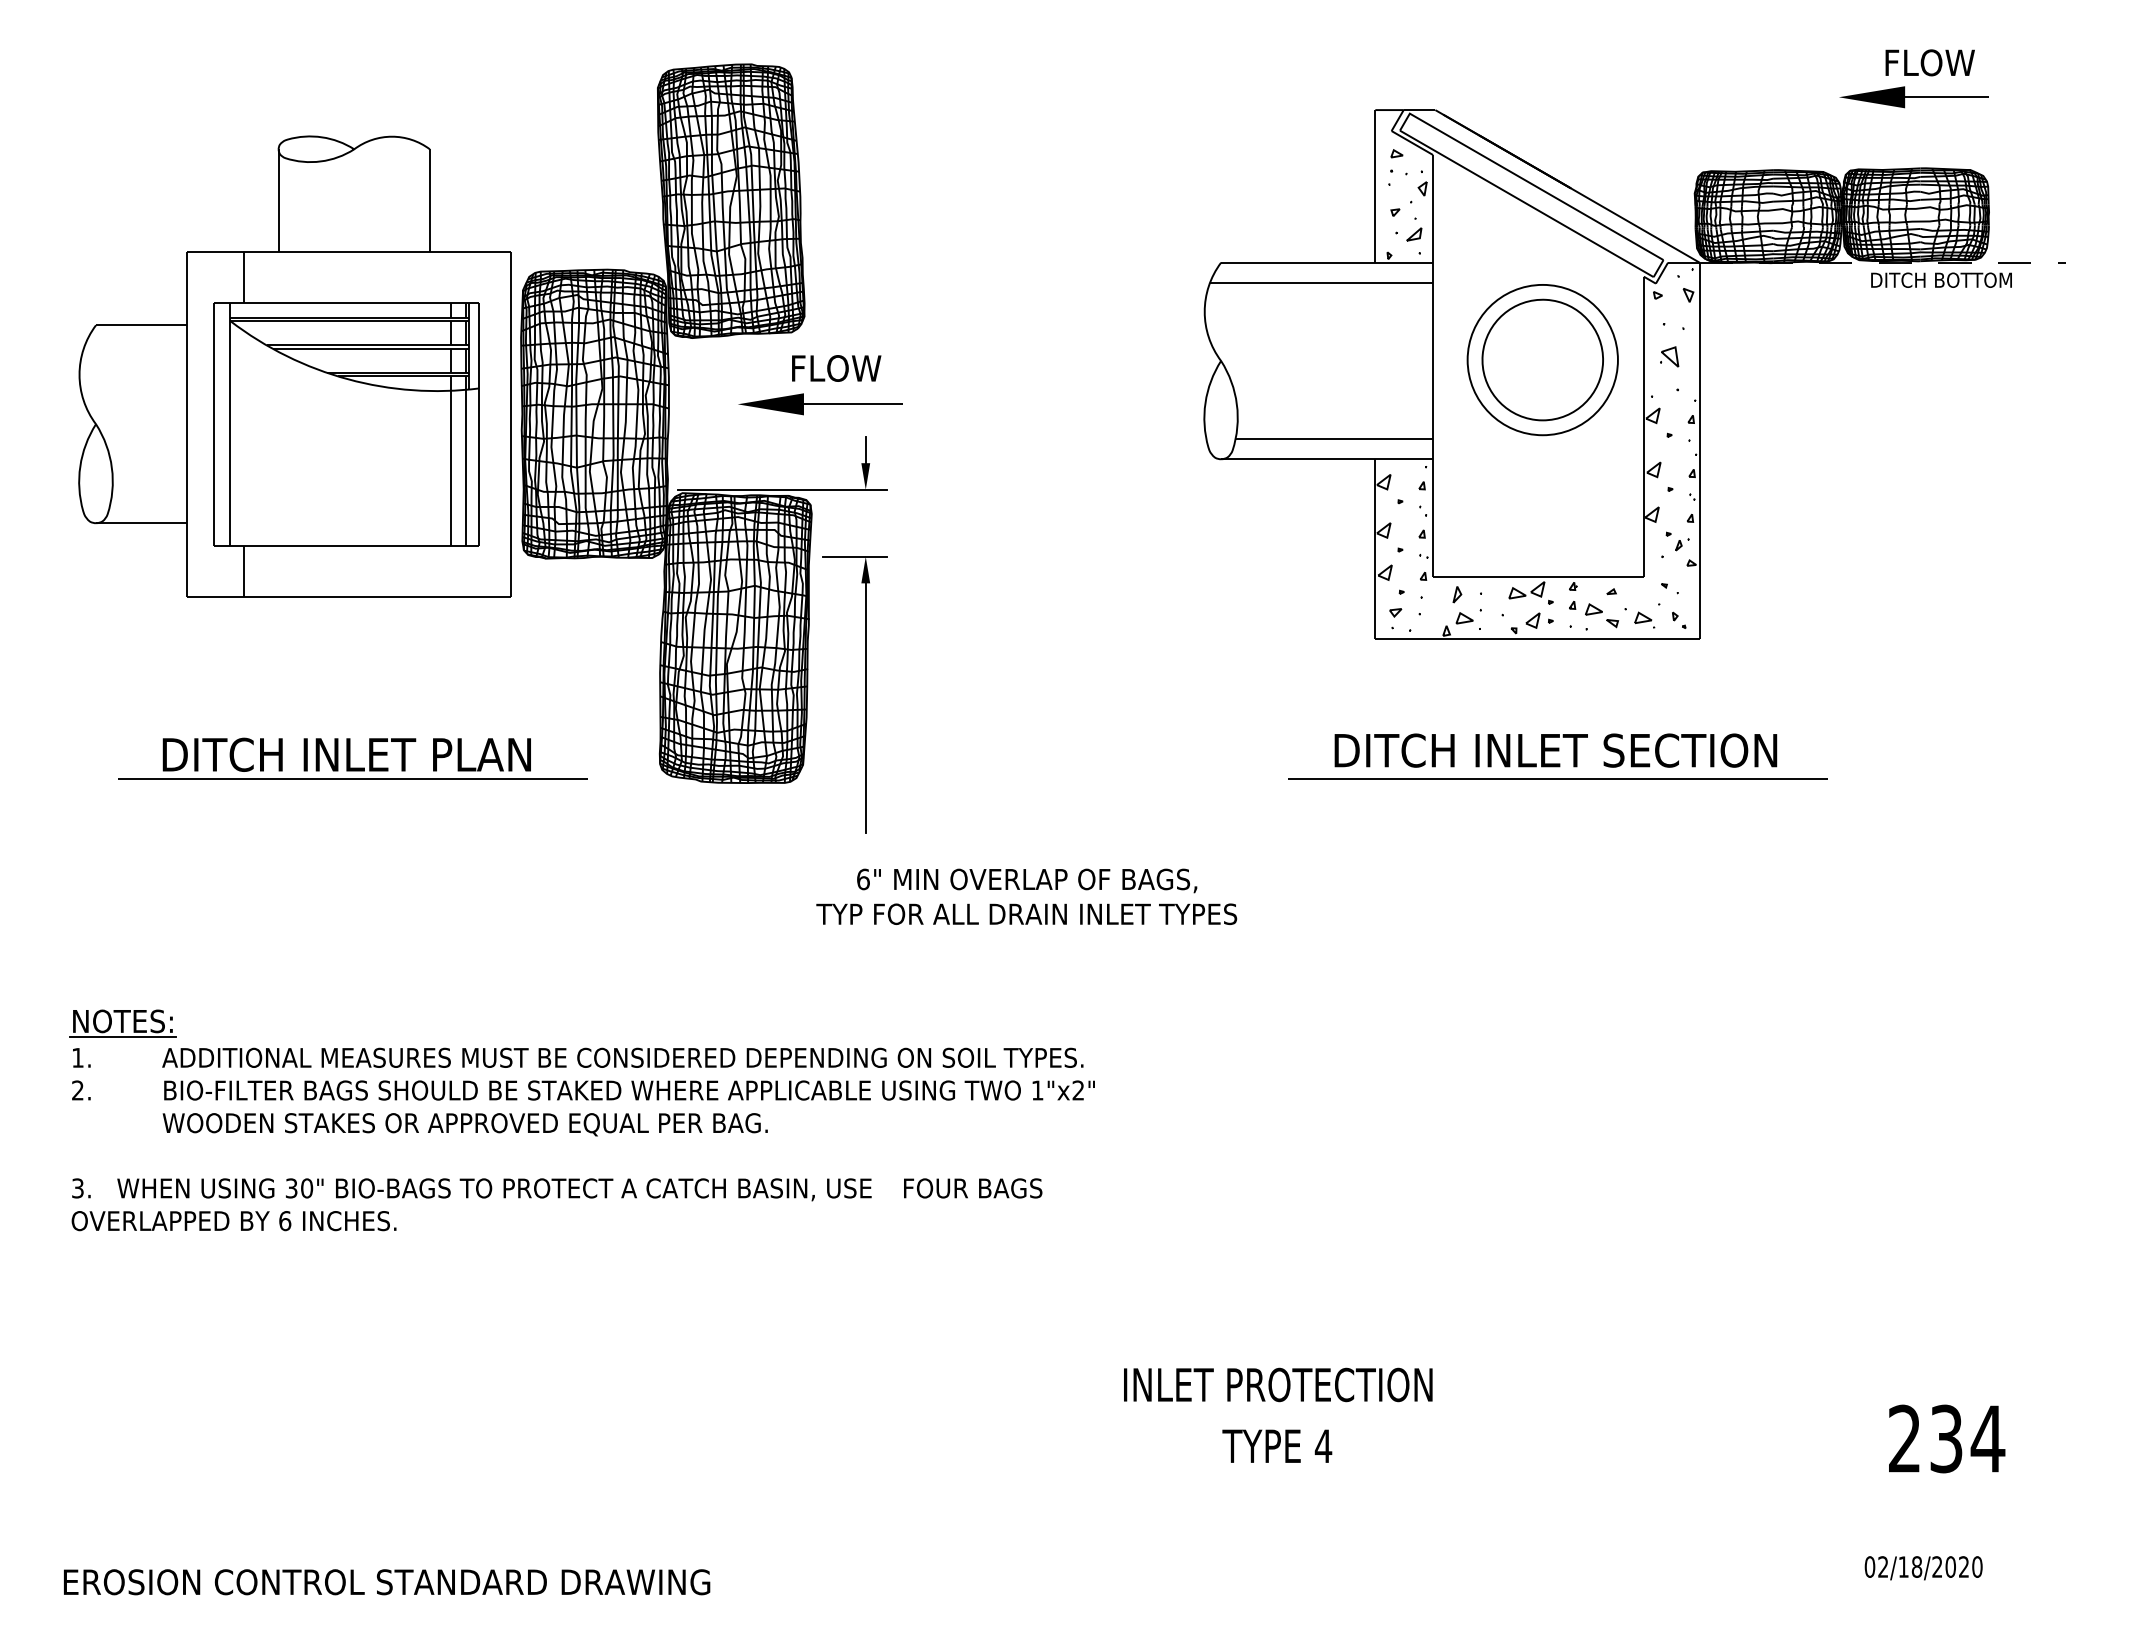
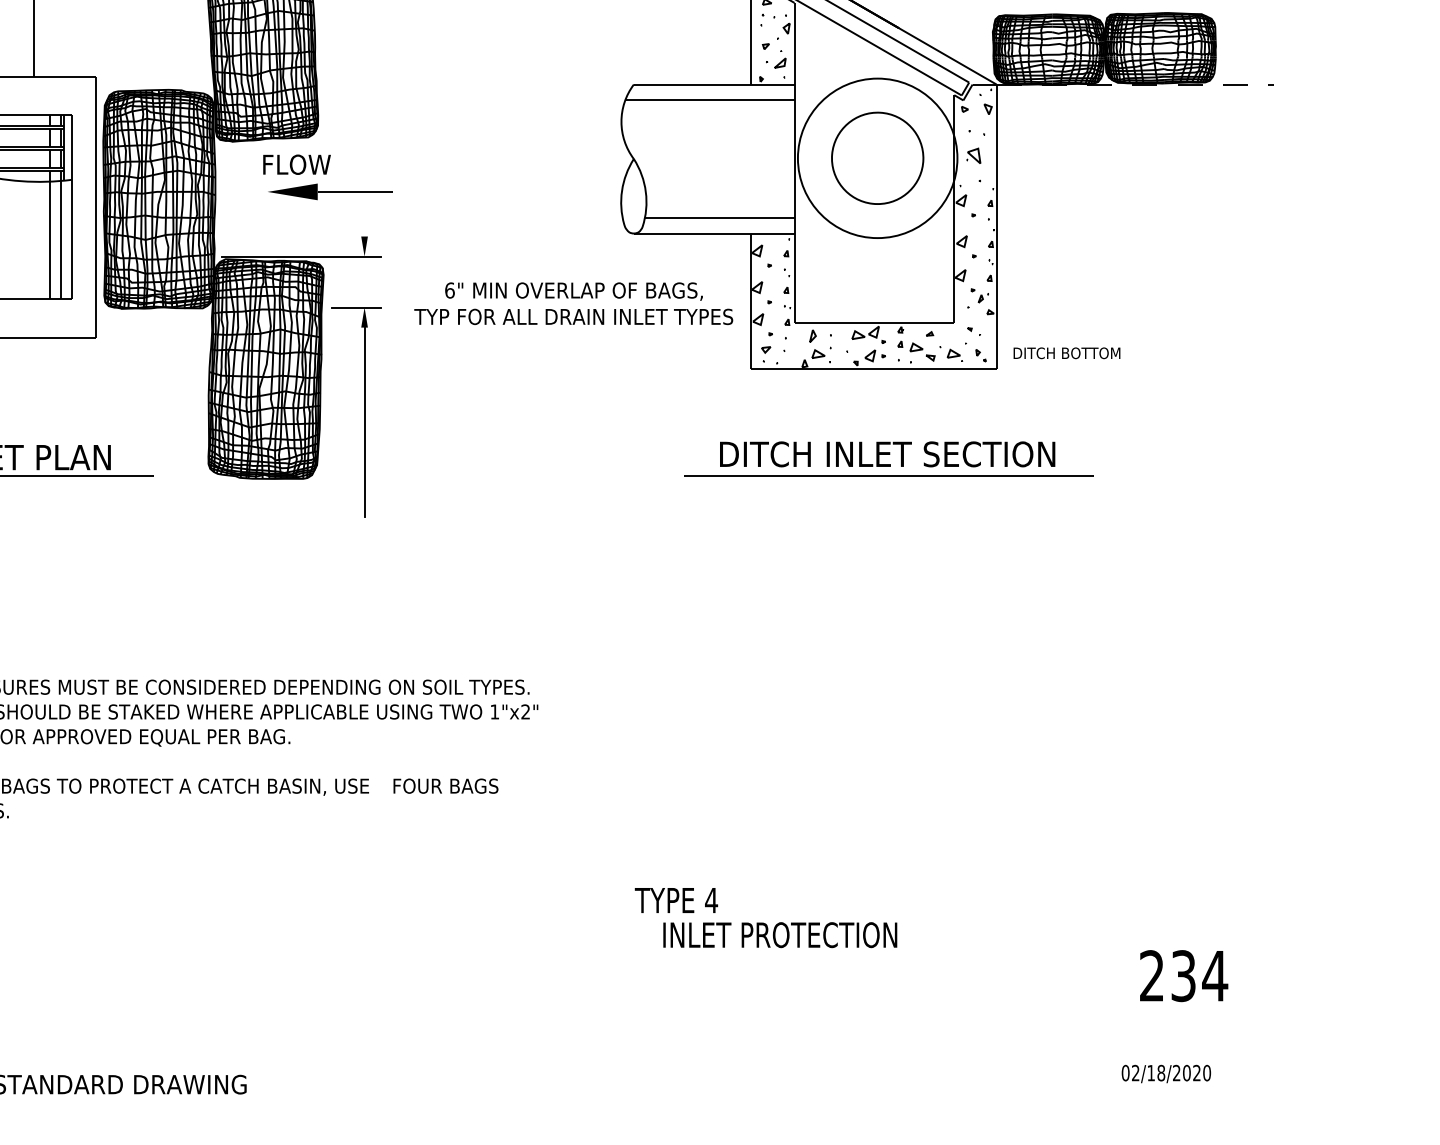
text: (1941, 279) -> (1066, 352), moved
circle: (1542, 359) -> (877, 157), size x1.4
text: (836, 368) -> (296, 164), moved
line: (865, 449) -> (364, 226), removed
text: (1026, 896) -> (573, 303), moved
text: (1278, 1384) -> (780, 934), moved
text: (1277, 1445) -> (676, 899), moved

